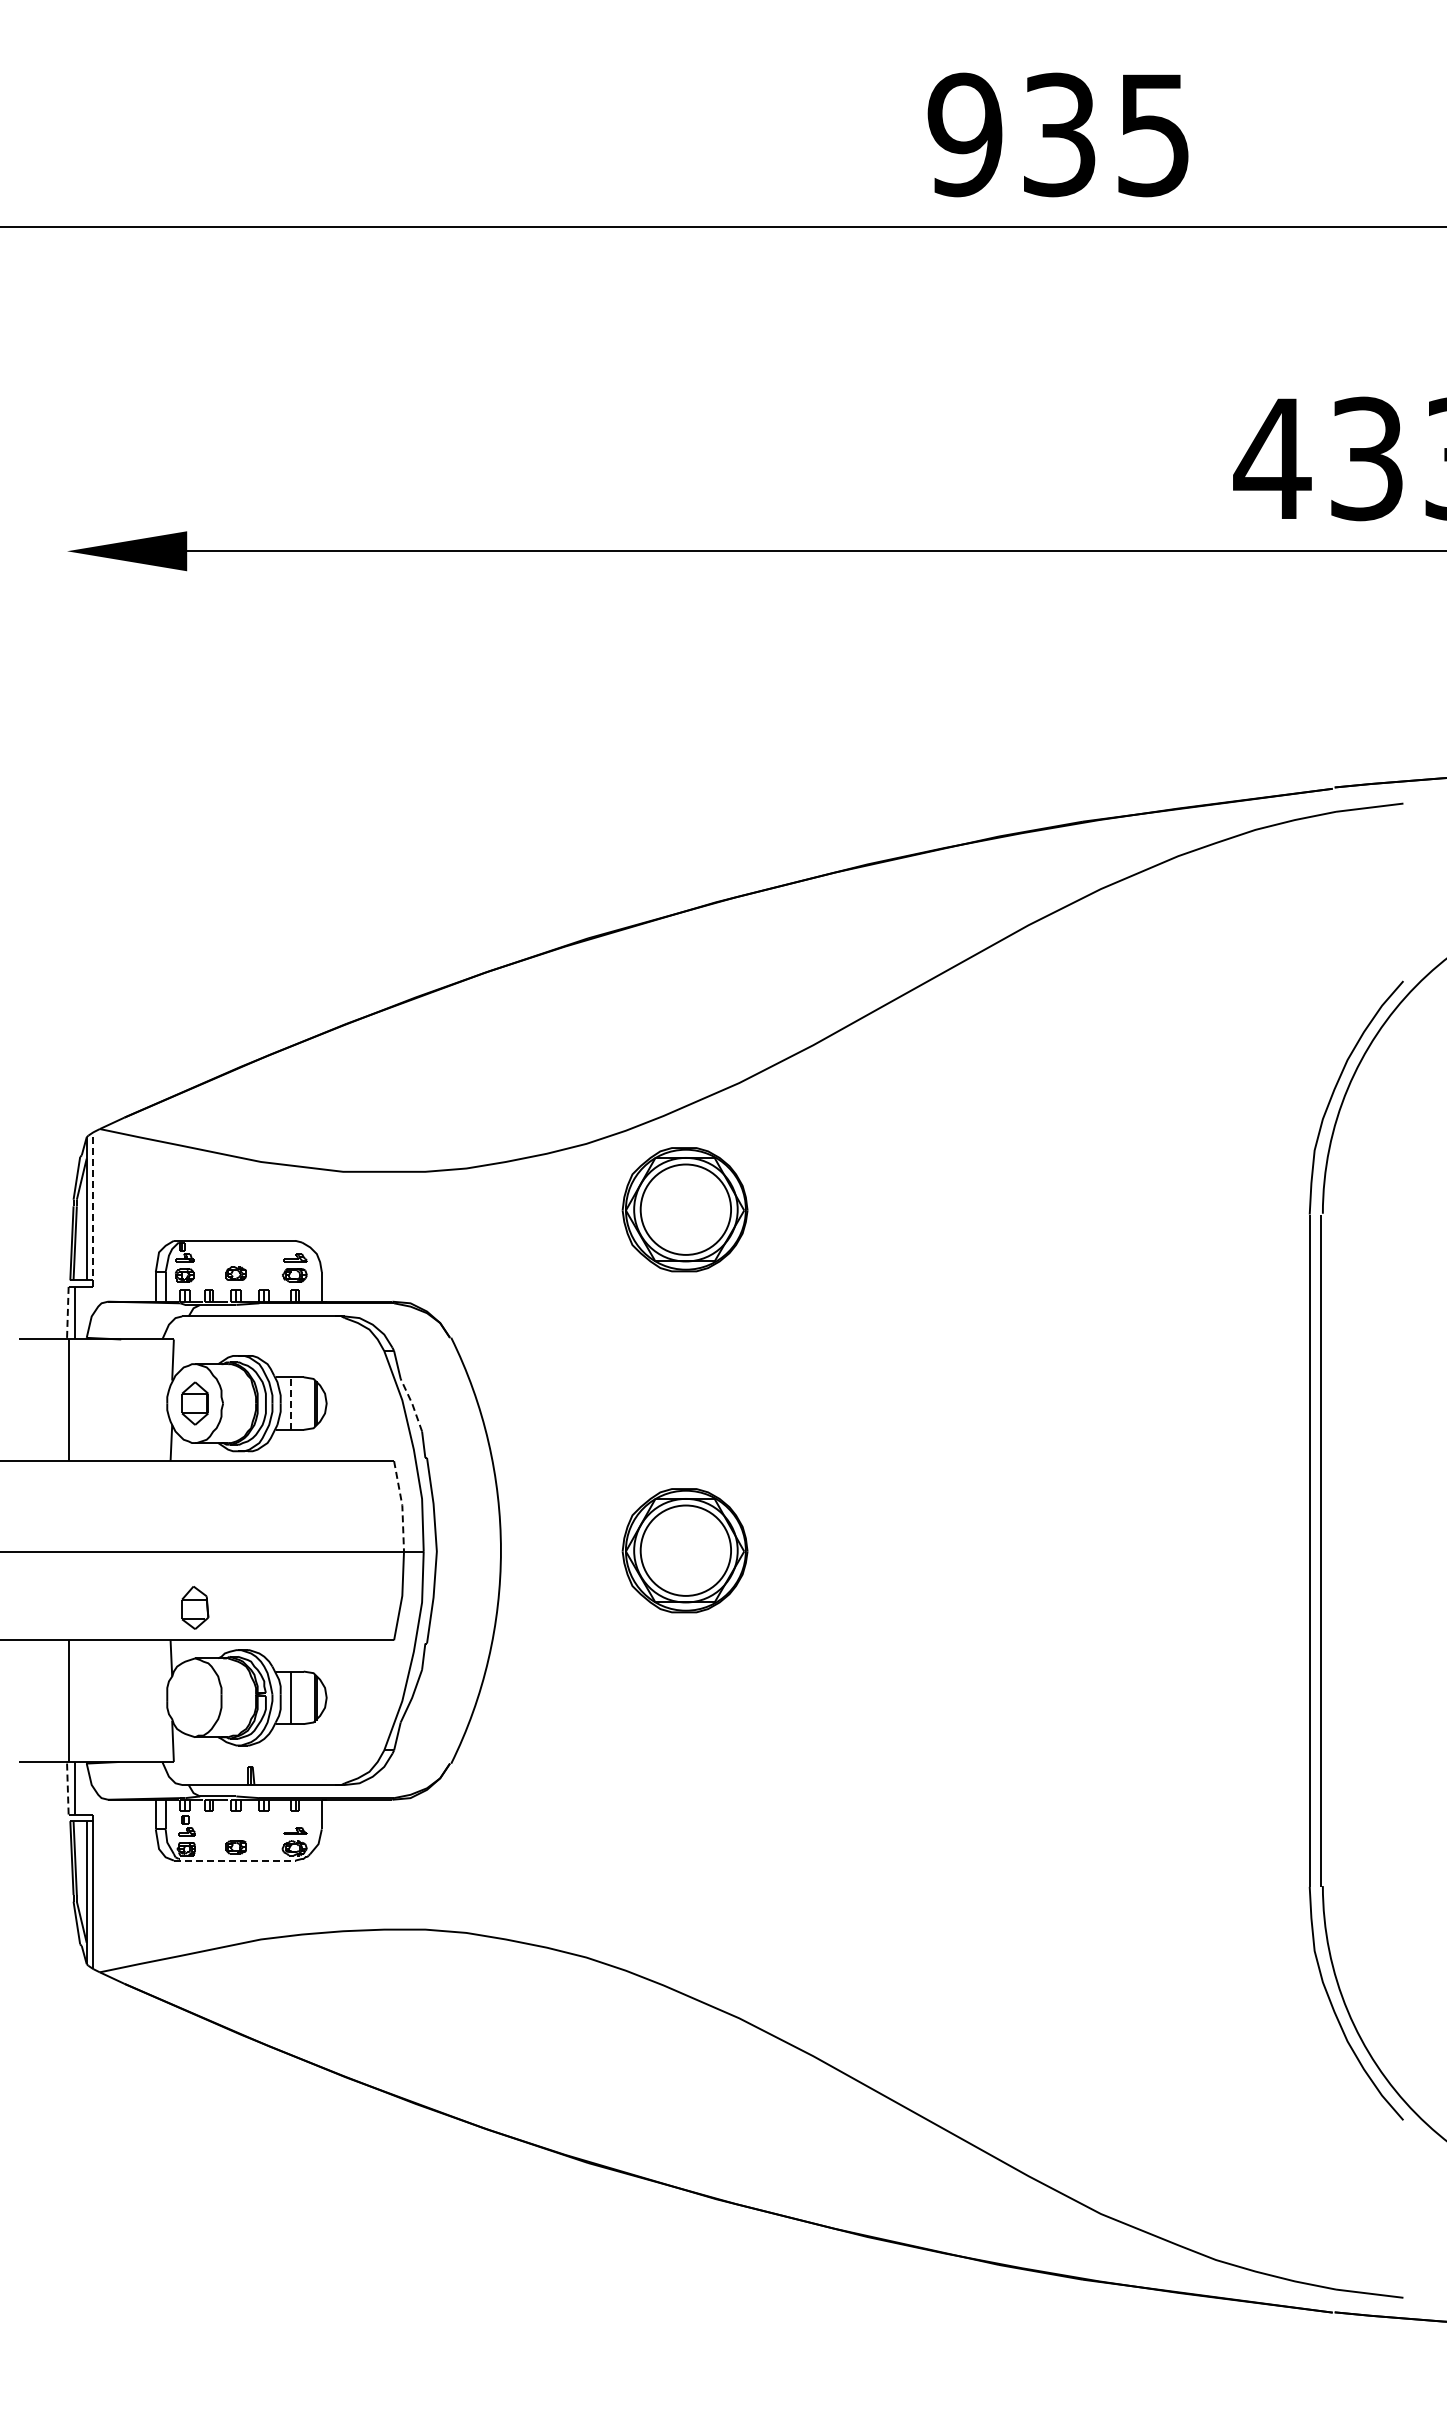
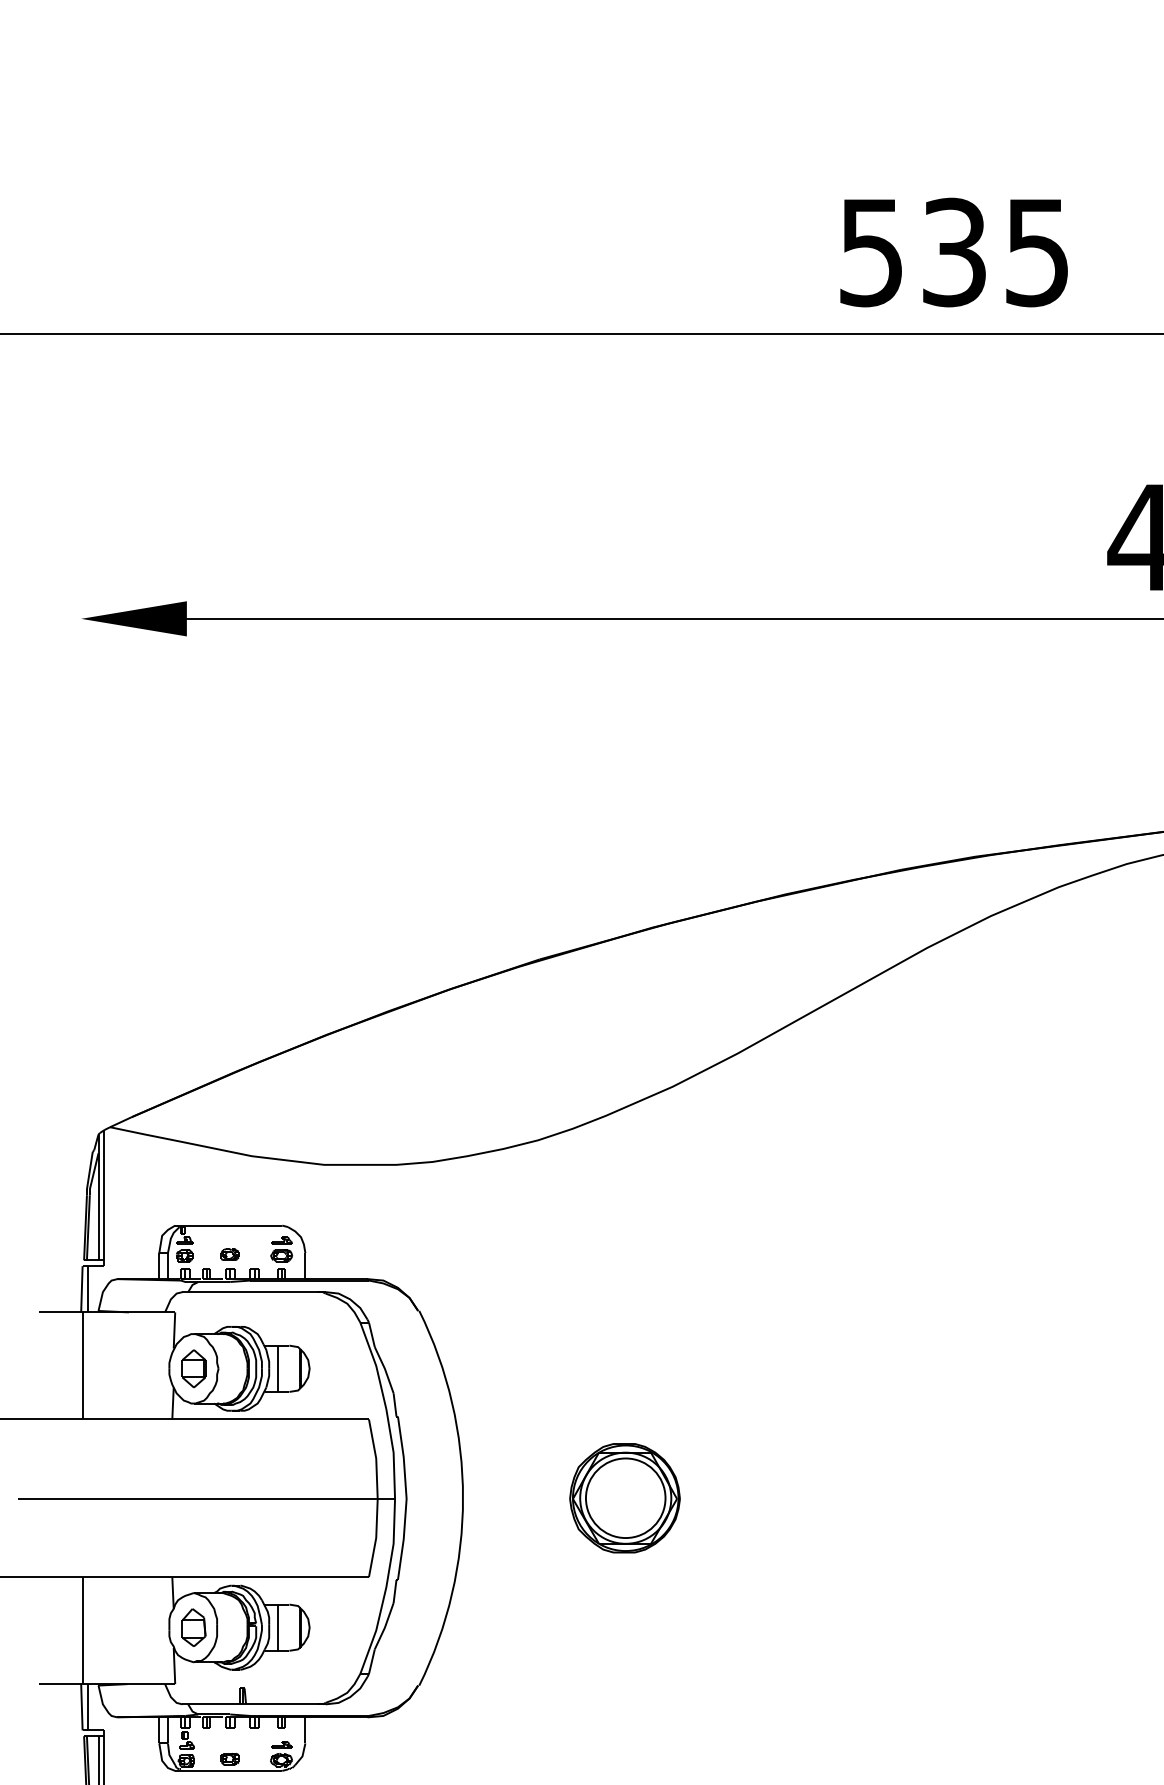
text: (964, 134) -> (870, 252), 935 -> 535
line: (93, 1209) -> (104, 1198), dashed -> solid
part: (684, 1209) -> (624, 1198), removed
line: (67, 1313) -> (81, 1289), dashed -> solid
line: (290, 1403) -> (277, 1368), dashed -> solid
line: (412, 1403) -> (385, 1368), dashed -> solid
line: (402, 1505) -> (376, 1458), dashed -> solid
part: (195, 1607) -> (194, 1627), moved
line: (67, 1787) -> (81, 1706), dashed -> solid
line: (234, 1860) -> (228, 1770), dashed -> solid

